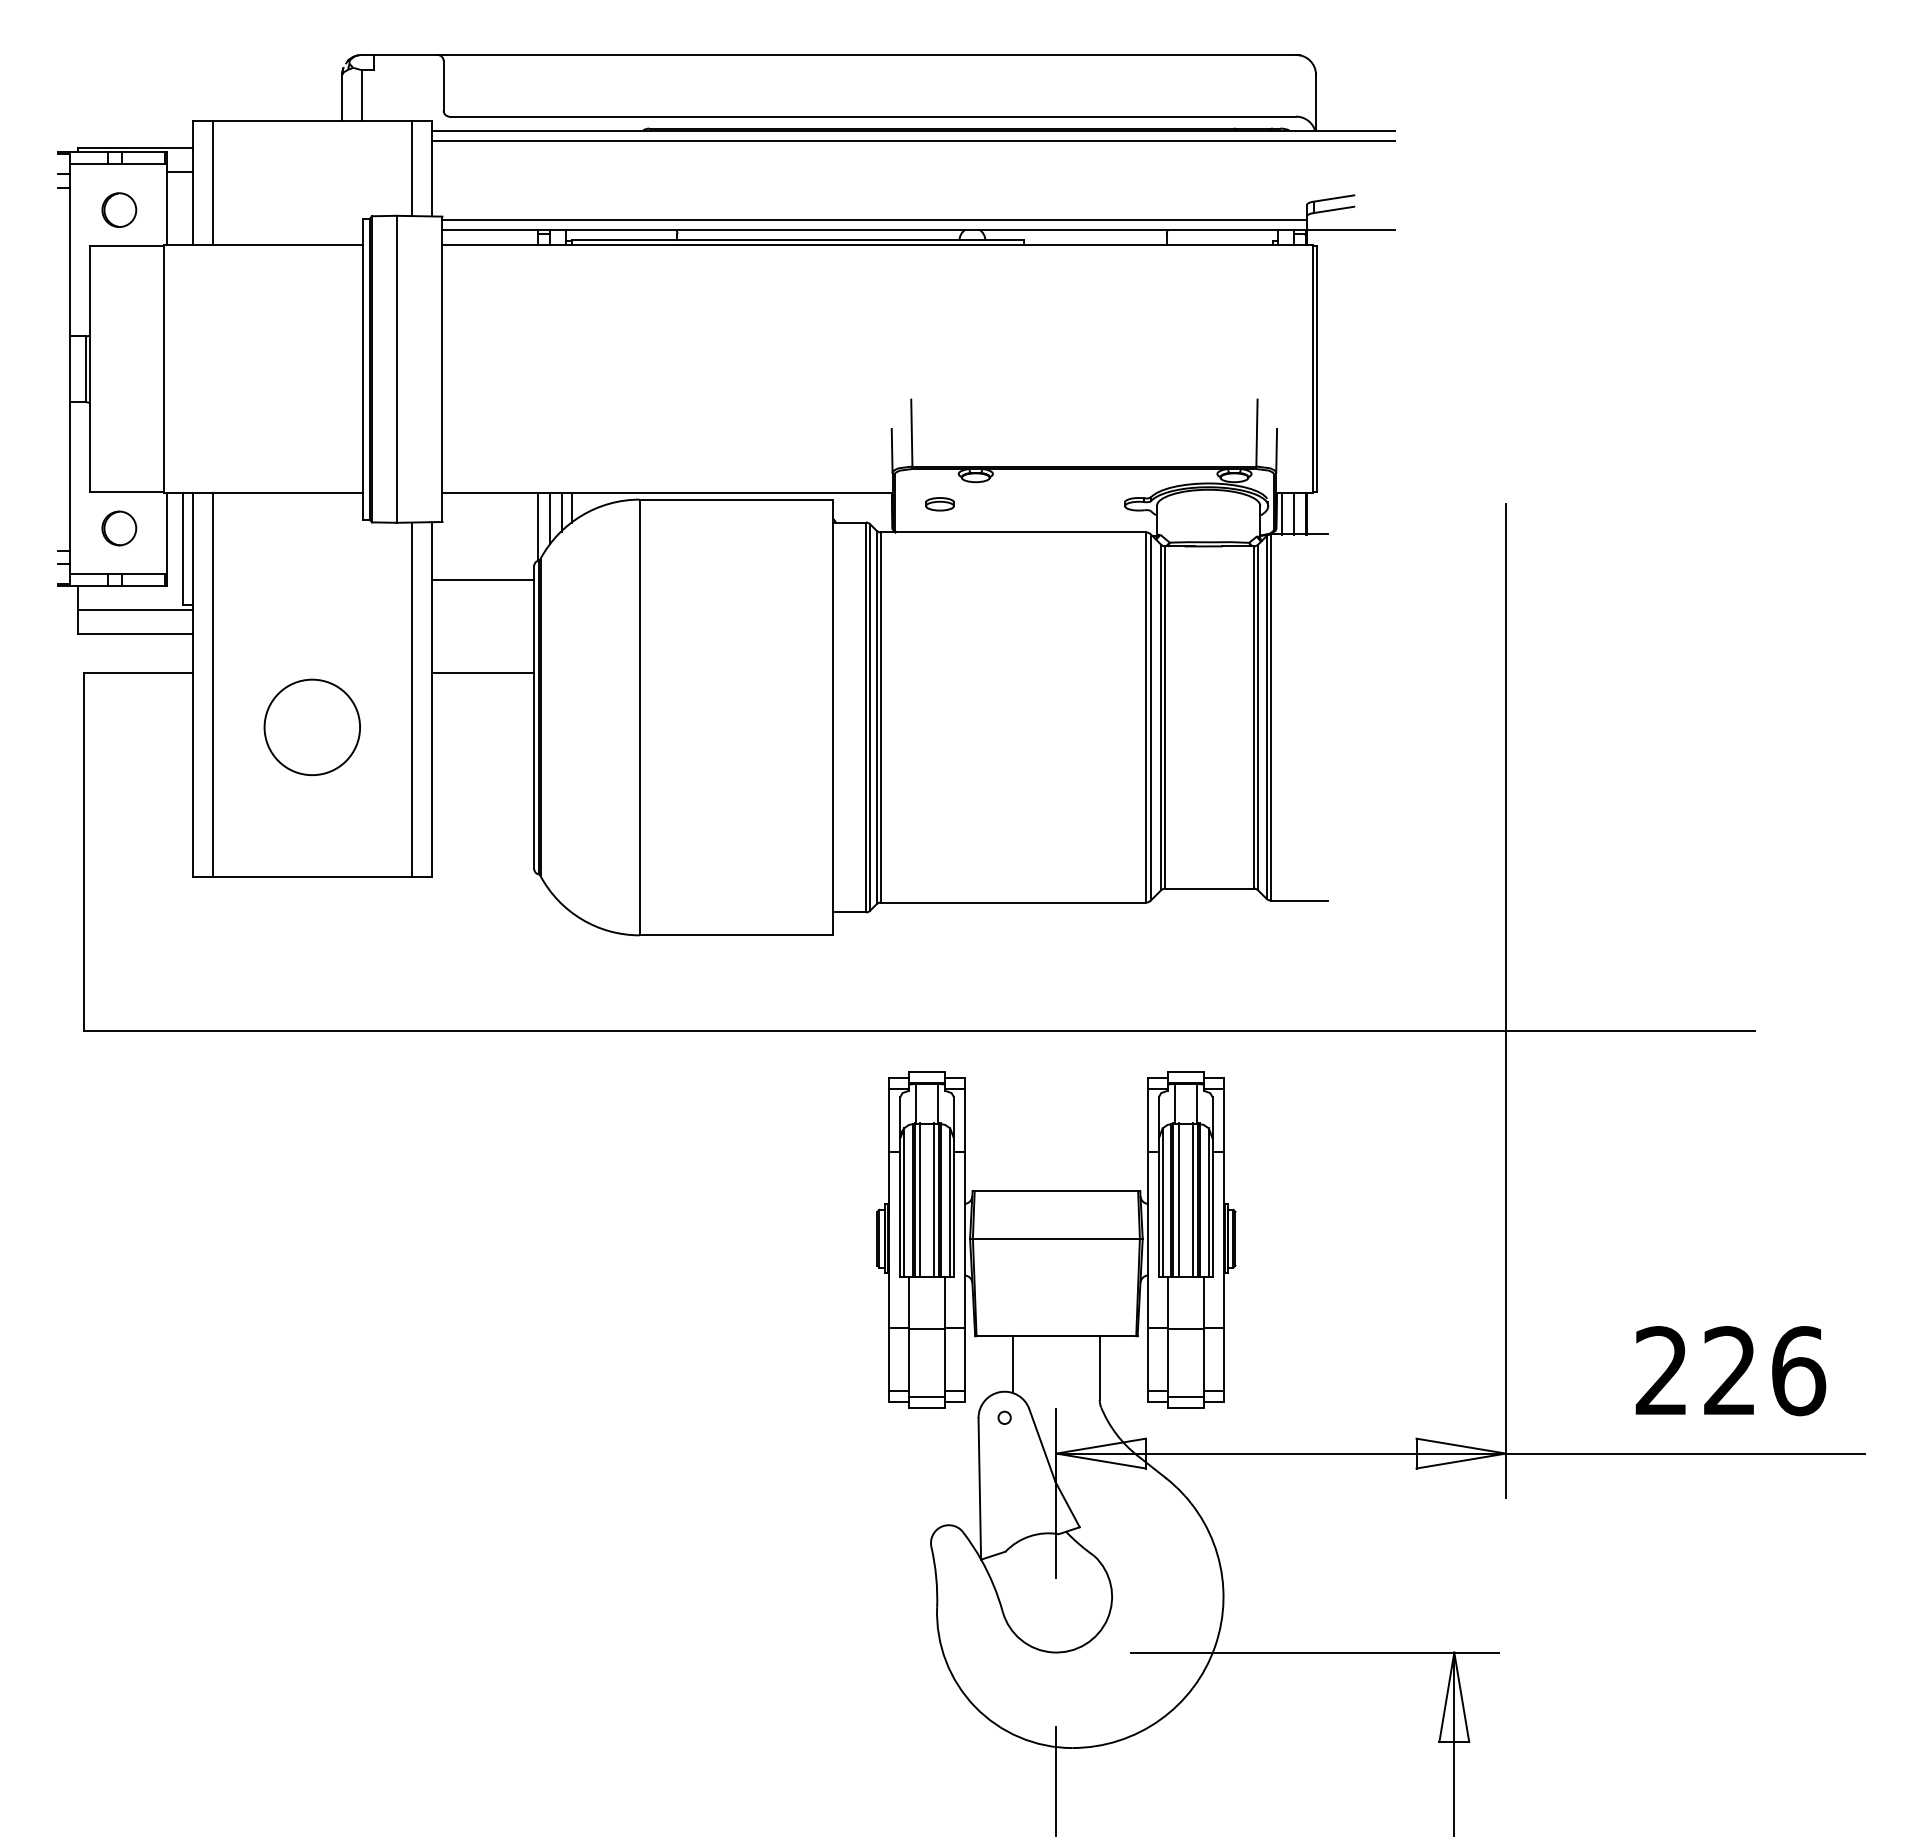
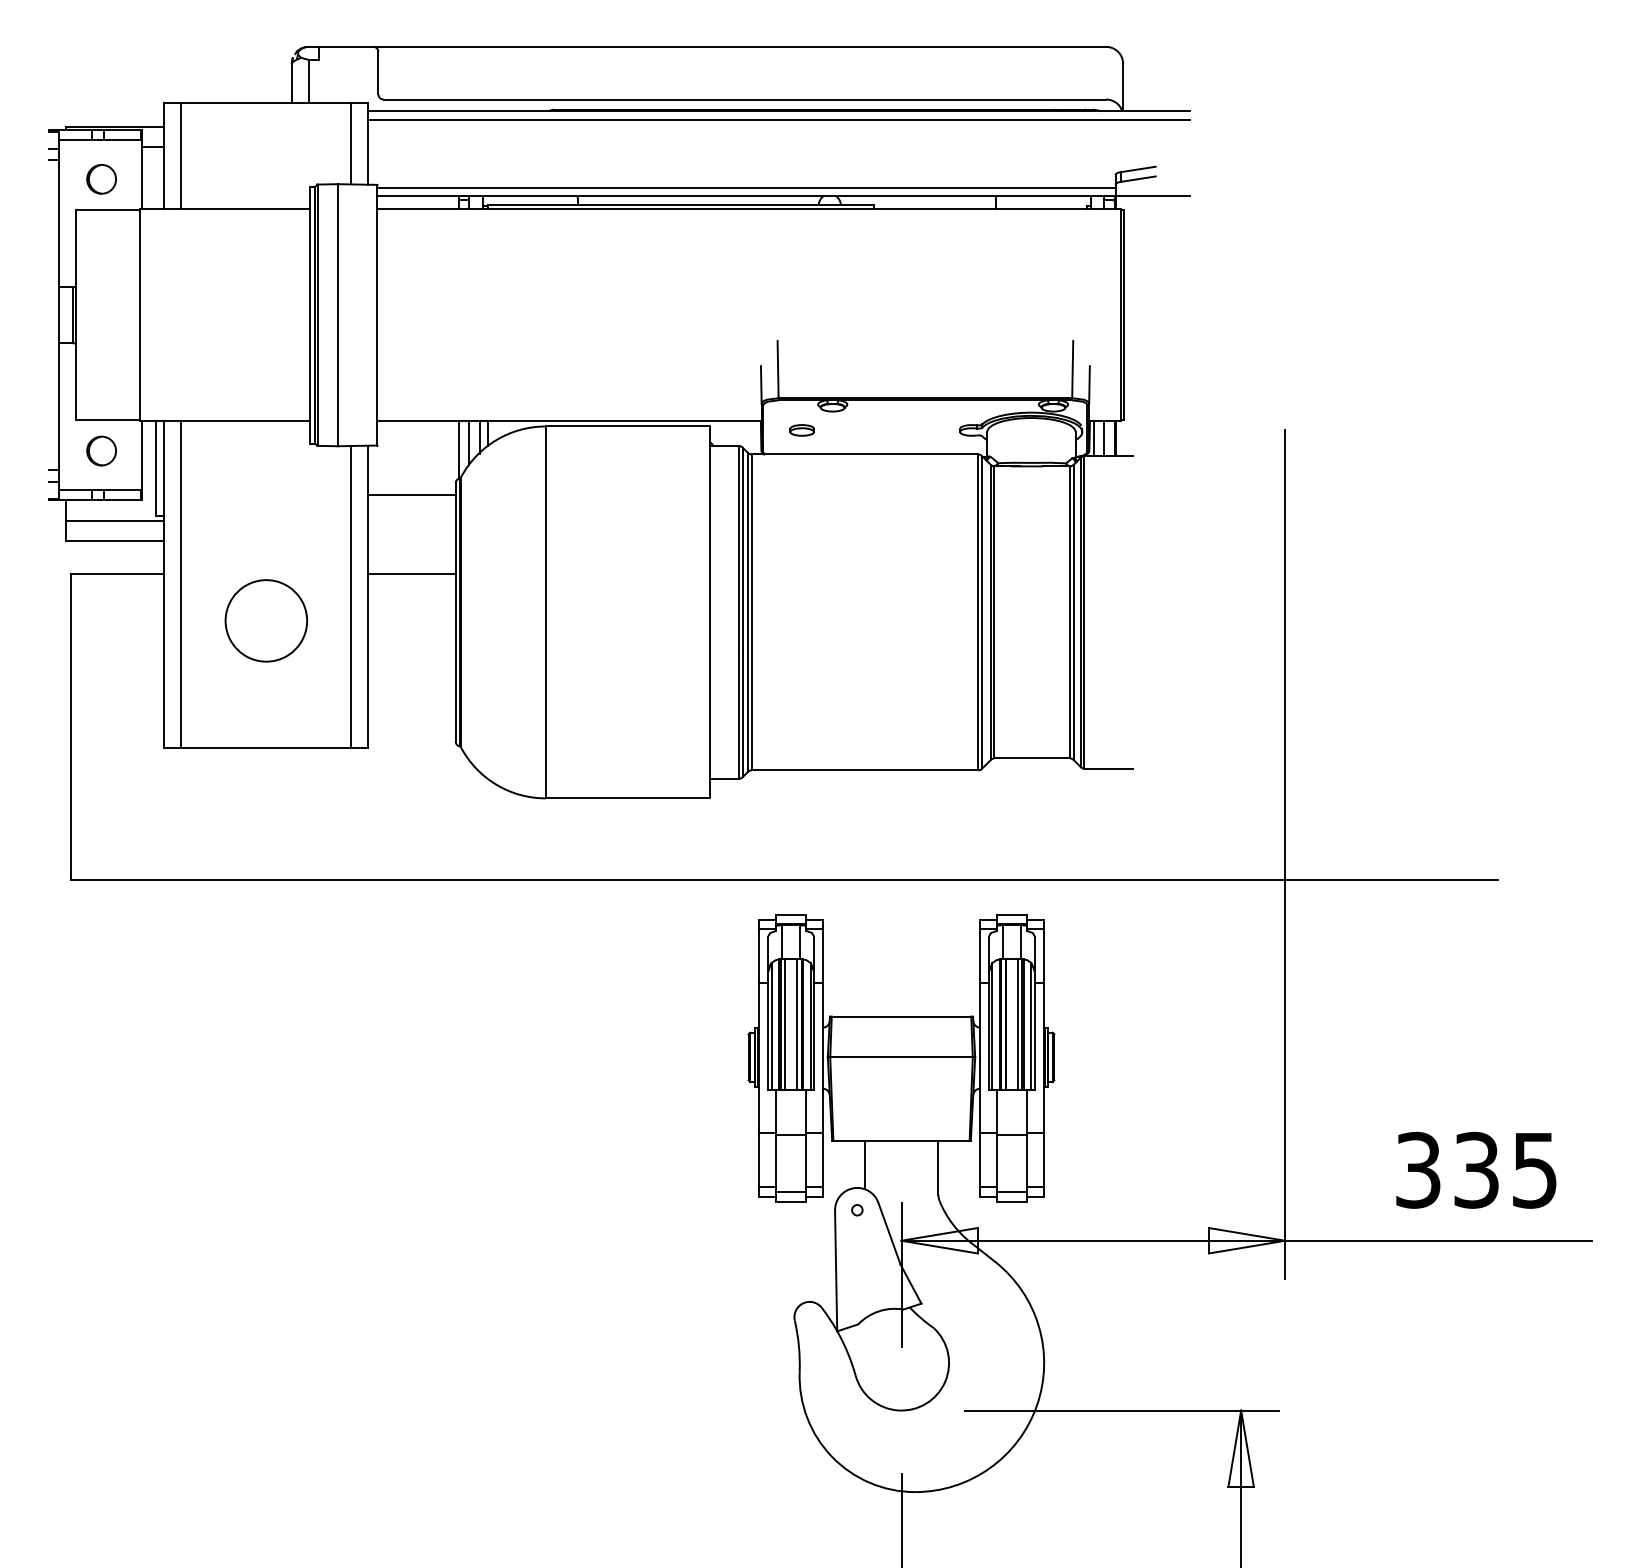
text: (1730, 1371) -> (1476, 1170), 226 -> 335

